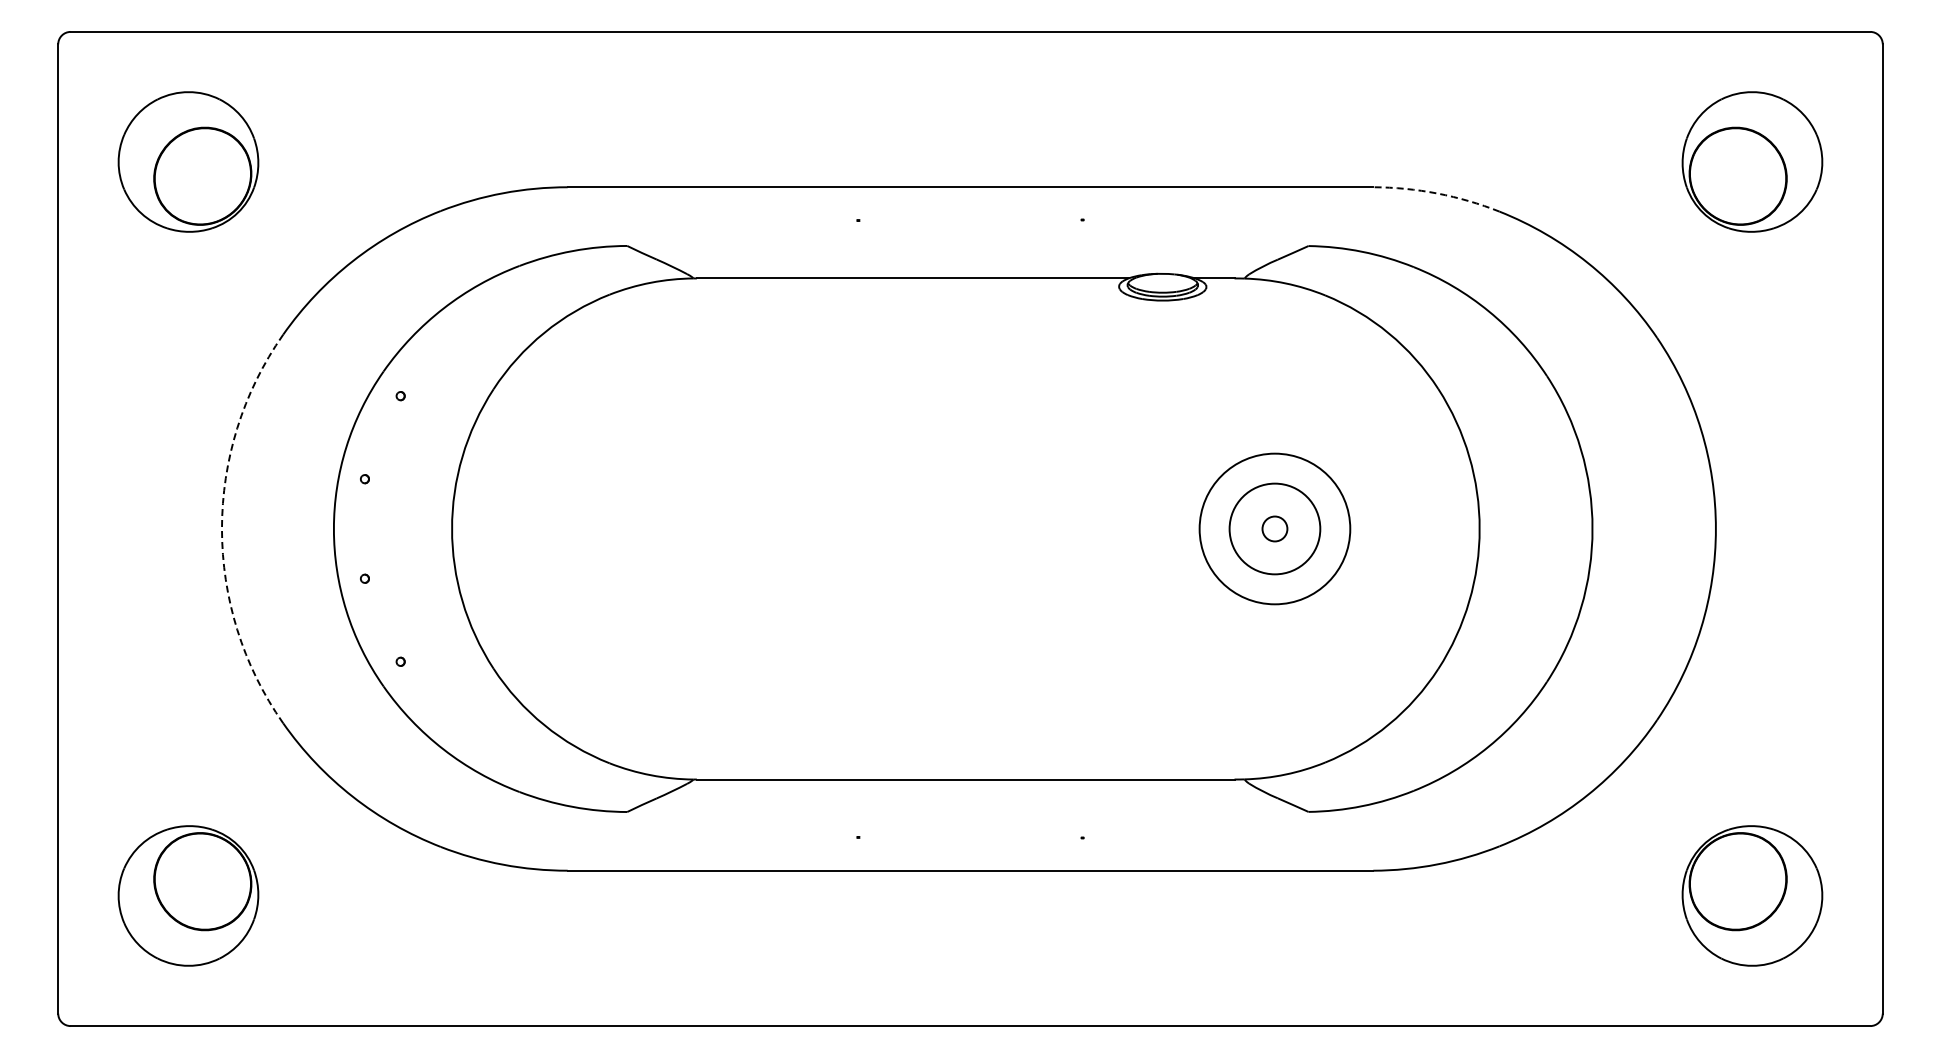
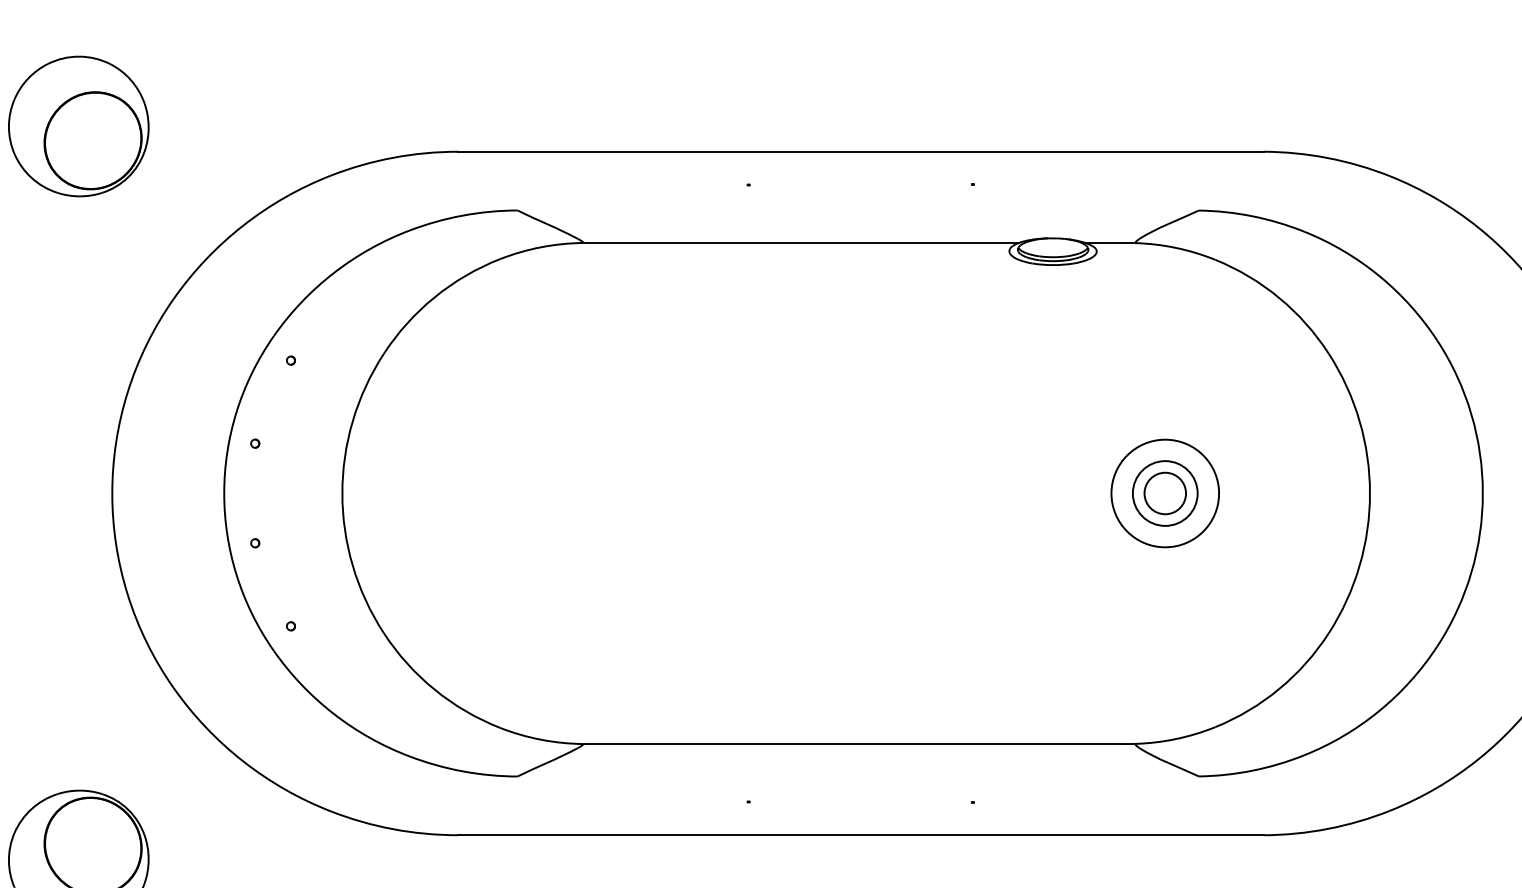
arc: (1437, 193) -> (1327, 158), dashed -> solid
circle: (1274, 528) -> (1164, 493), size x0.71
circle: (1274, 528) -> (1164, 493), size x0.71
circle: (1274, 528) -> (1164, 493), size x1.67
arc: (221, 529) -> (111, 494), dashed -> solid

